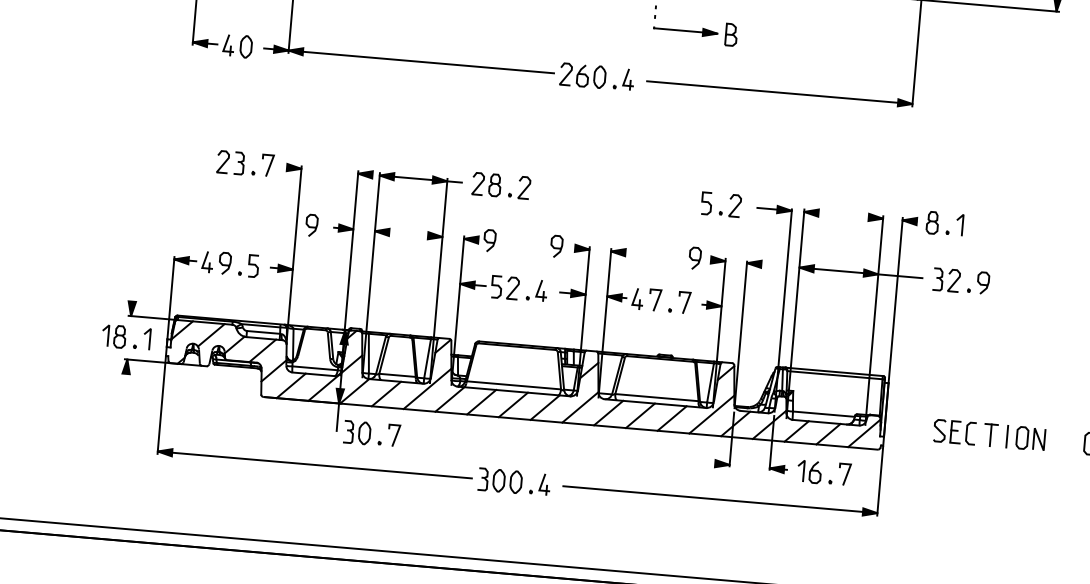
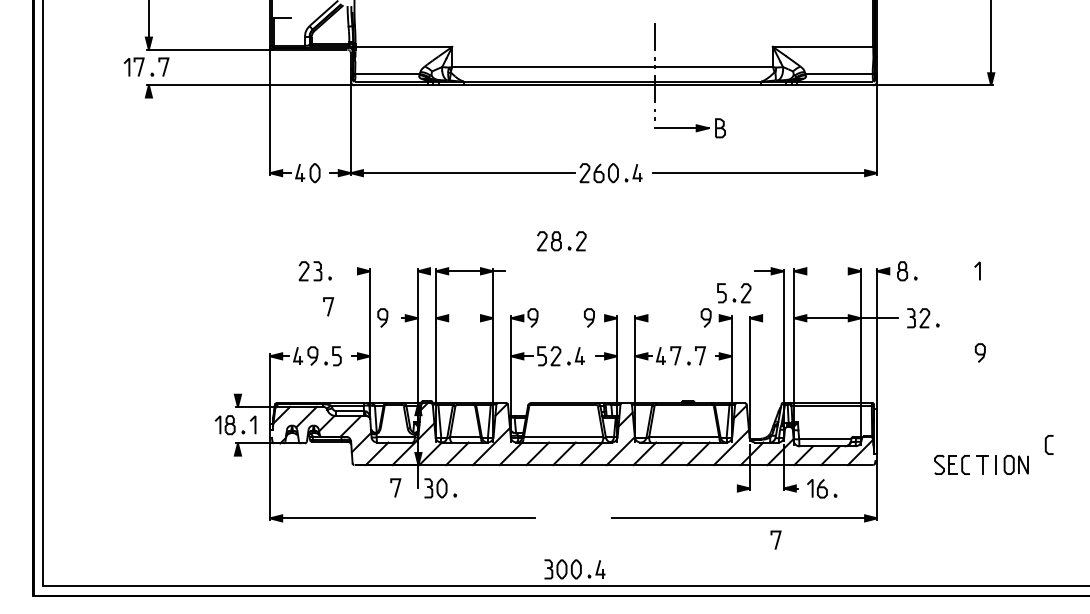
line: (268, 165) -> (329, 306), moved
part: (501, 186) -> (561, 241), moved
part: (721, 205) -> (734, 293), moved
line: (962, 224) -> (979, 270), moved
curve: (982, 283) -> (979, 353), moved
part: (989, 434) -> (981, 464), moved
line: (394, 436) -> (396, 488), moved
line: (846, 473) -> (777, 539), moved
part: (513, 482) -> (574, 569), moved

